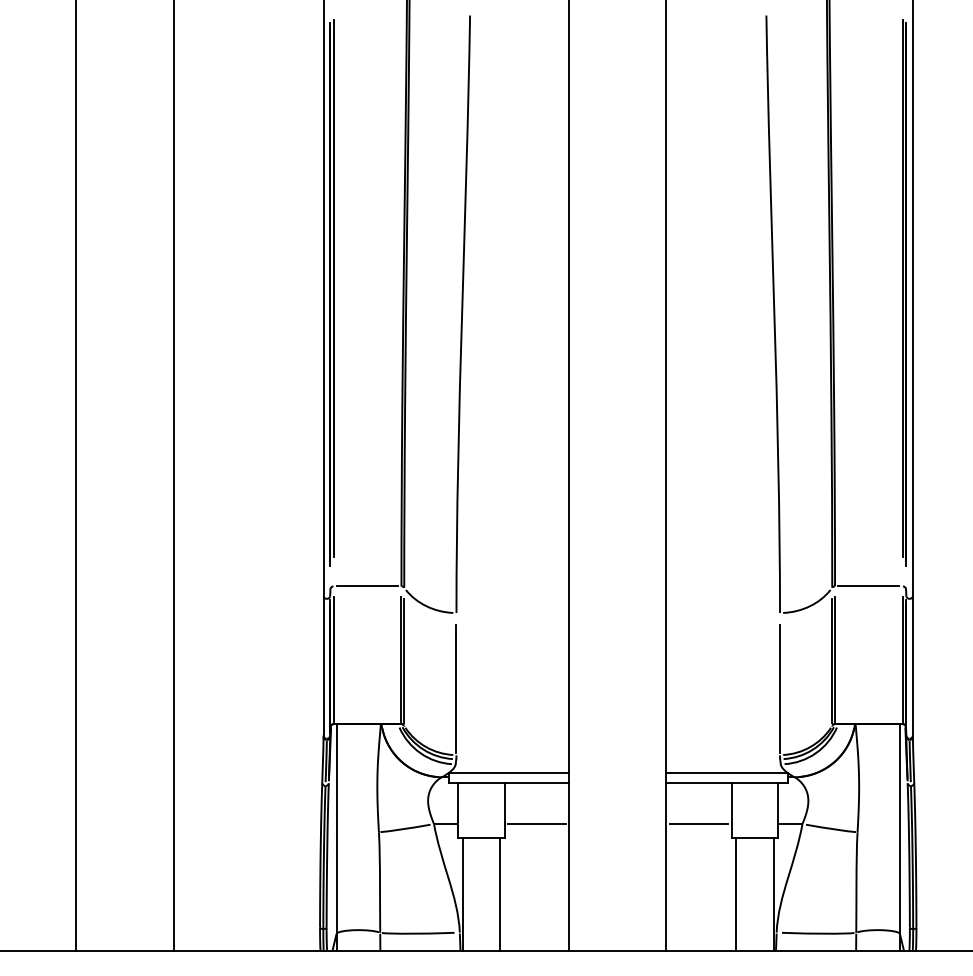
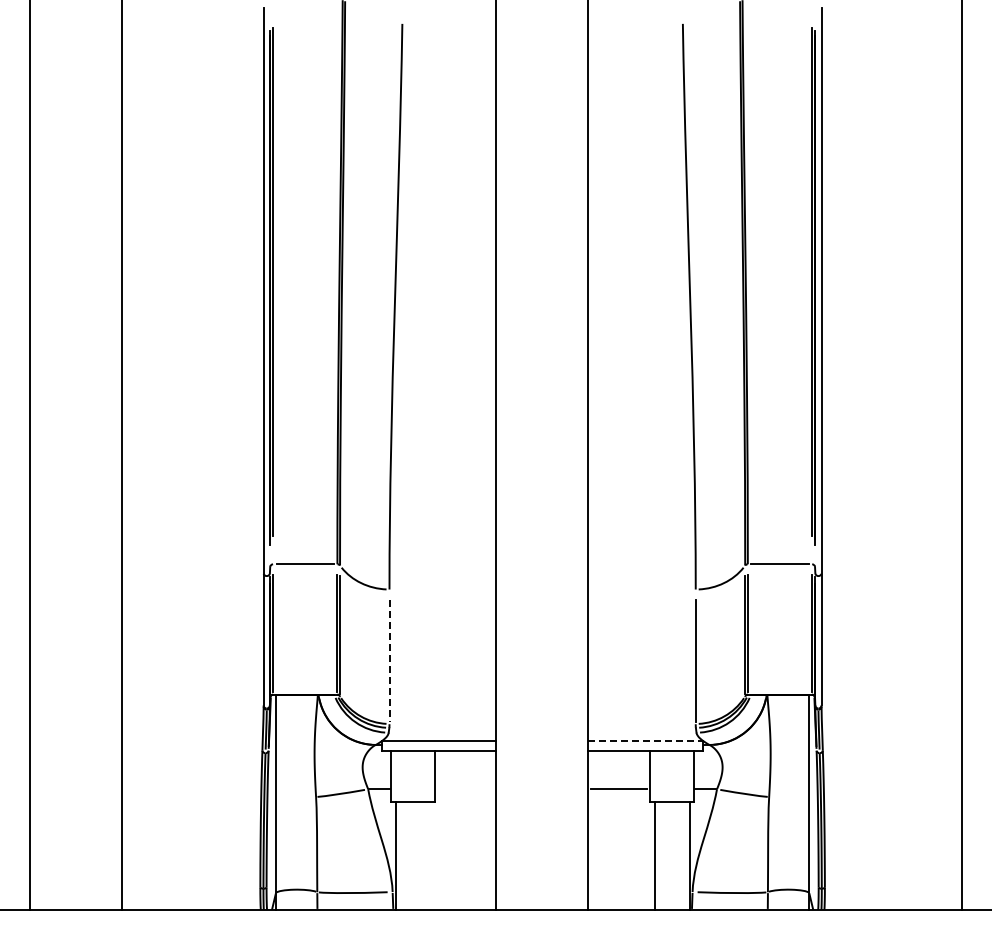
line: (456, 688) -> (389, 660), solid -> dashed
line: (726, 773) -> (645, 741), solid -> dashed
line: (536, 824) -> (465, 789), removed
line: (499, 894) -> (430, 855), removed

